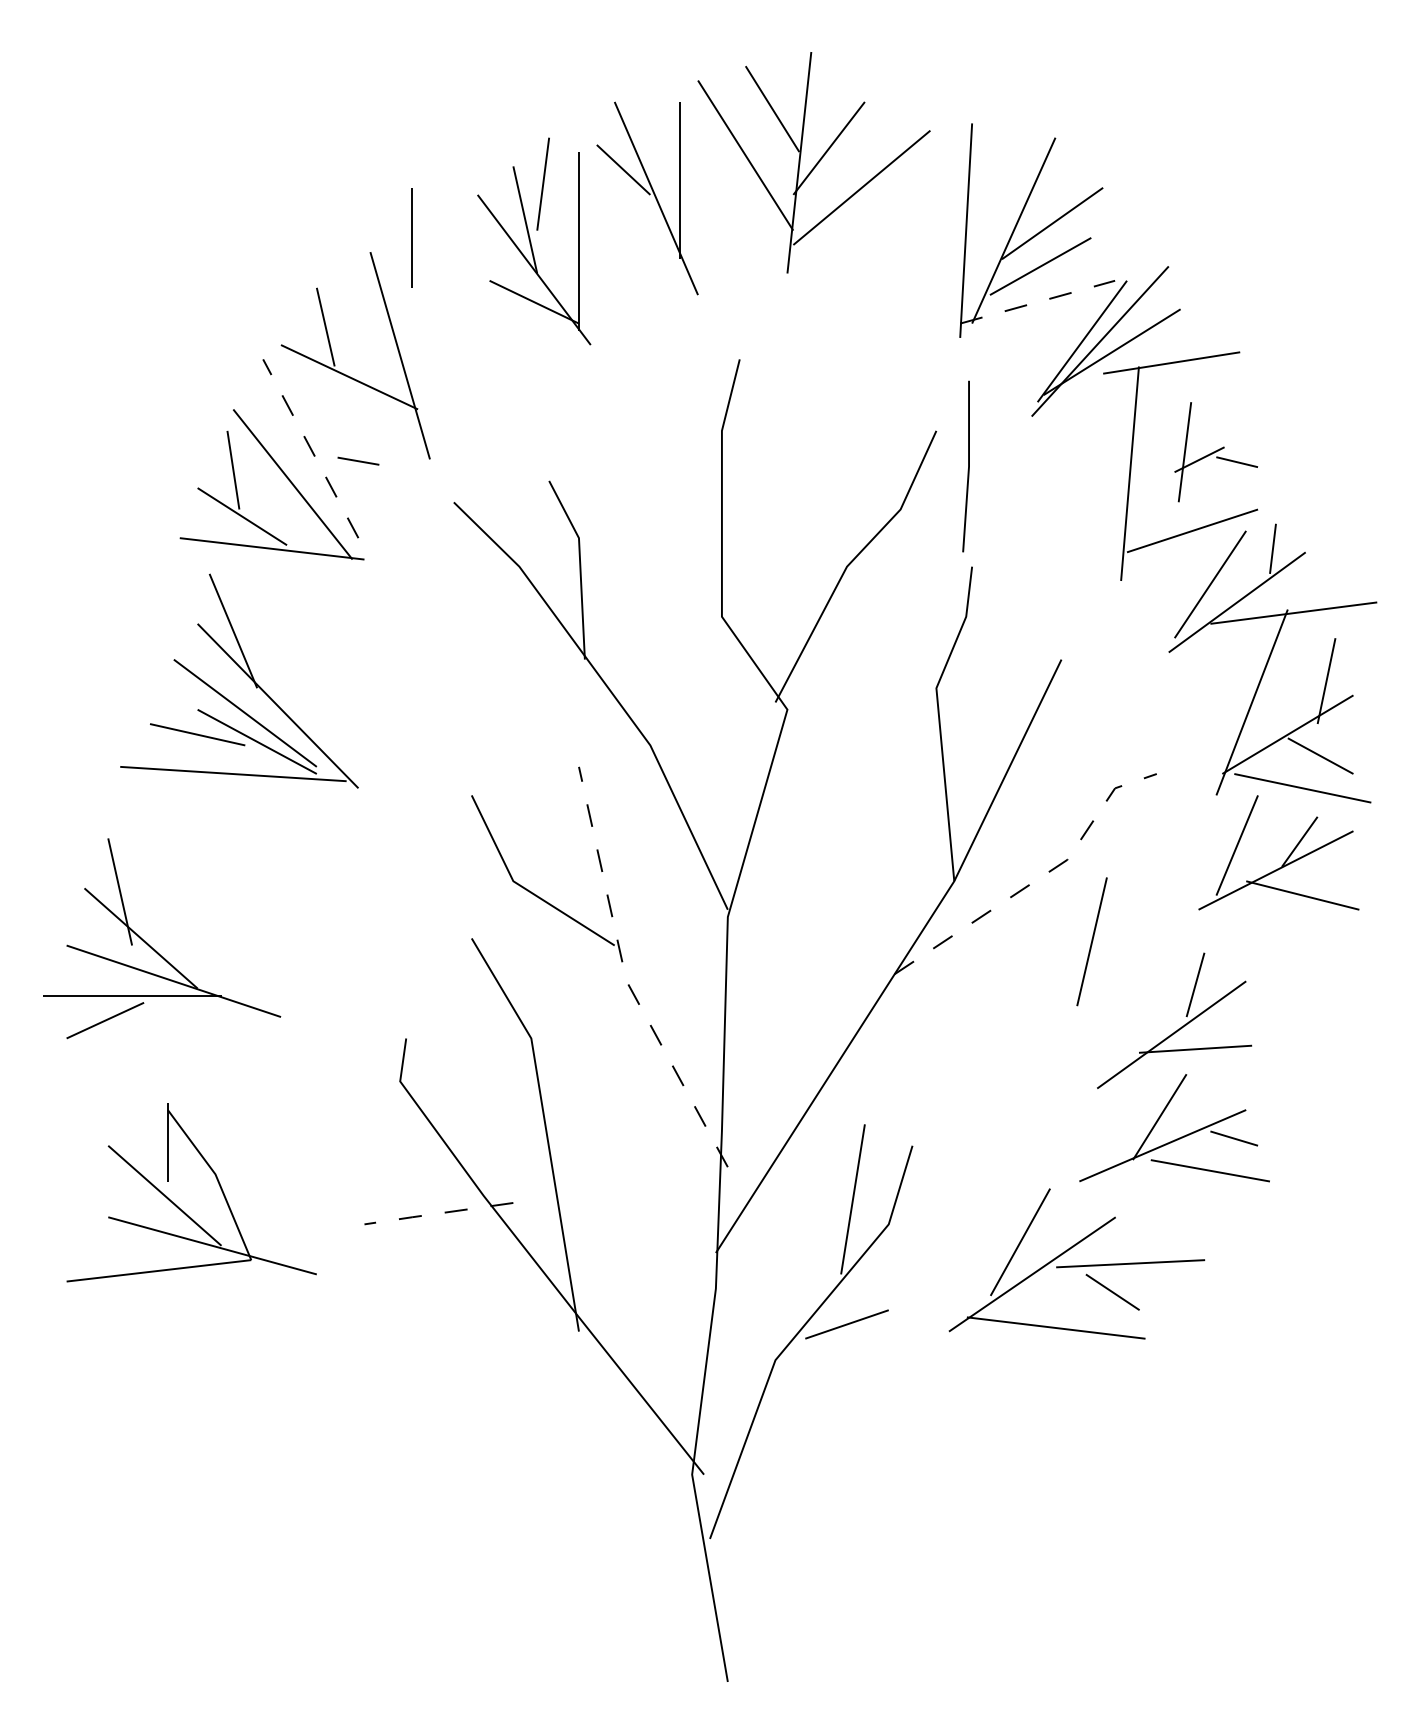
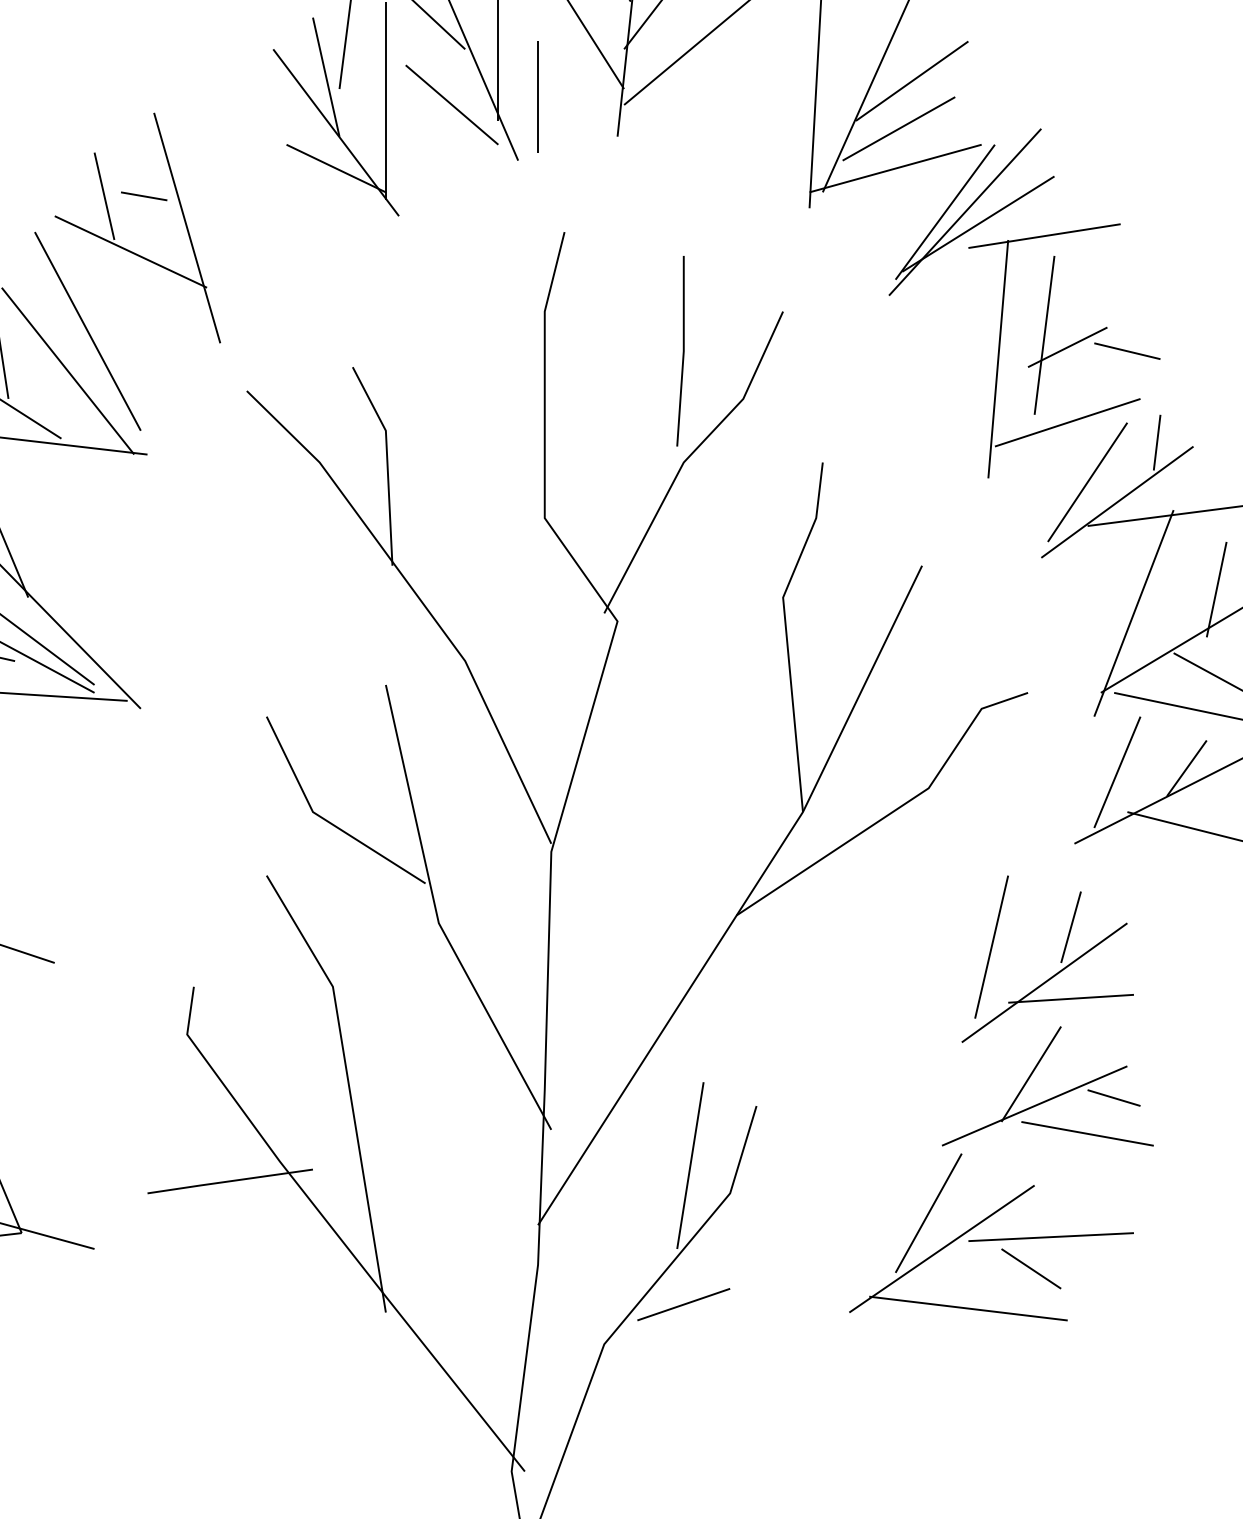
line: (411, 237) -> (537, 96), moved
line: (638, 244) -> (452, 104), added
line: (1038, 302) -> (896, 168), dashed -> solid
line: (310, 448) -> (87, 331), dashed -> solid
part: (1215, 451) -> (1093, 334), size x1.43
line: (358, 460) -> (144, 195), moved
line: (968, 466) -> (683, 351), moved
line: (1036, 880) -> (894, 811), dashed -> solid
line: (1091, 941) -> (991, 946), moved
line: (625, 977) -> (437, 919), dashed -> solid
line: (437, 1213) -> (228, 1181), dashed -> solid
part: (1076, 1263) -> (991, 1236), moved

